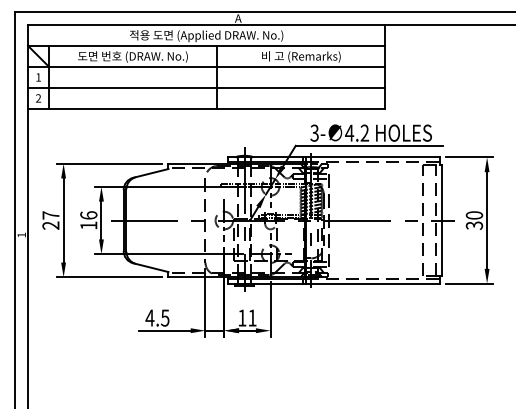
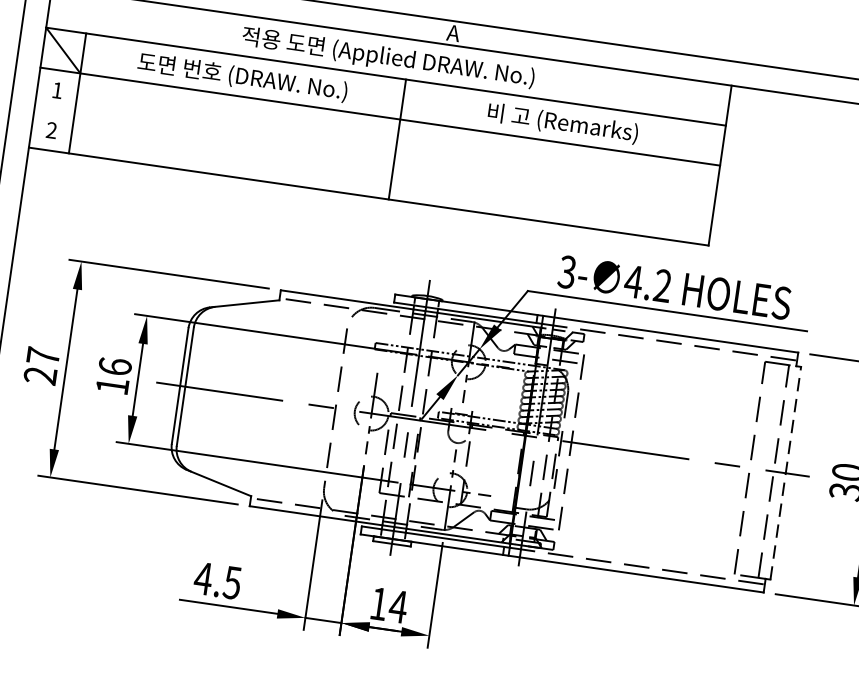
line: (206, 87) -> (374, 155), removed
line: (442, 220) -> (786, 473), solid -> dashed
text: (251, 317) -> (396, 605), 11 -> 14

